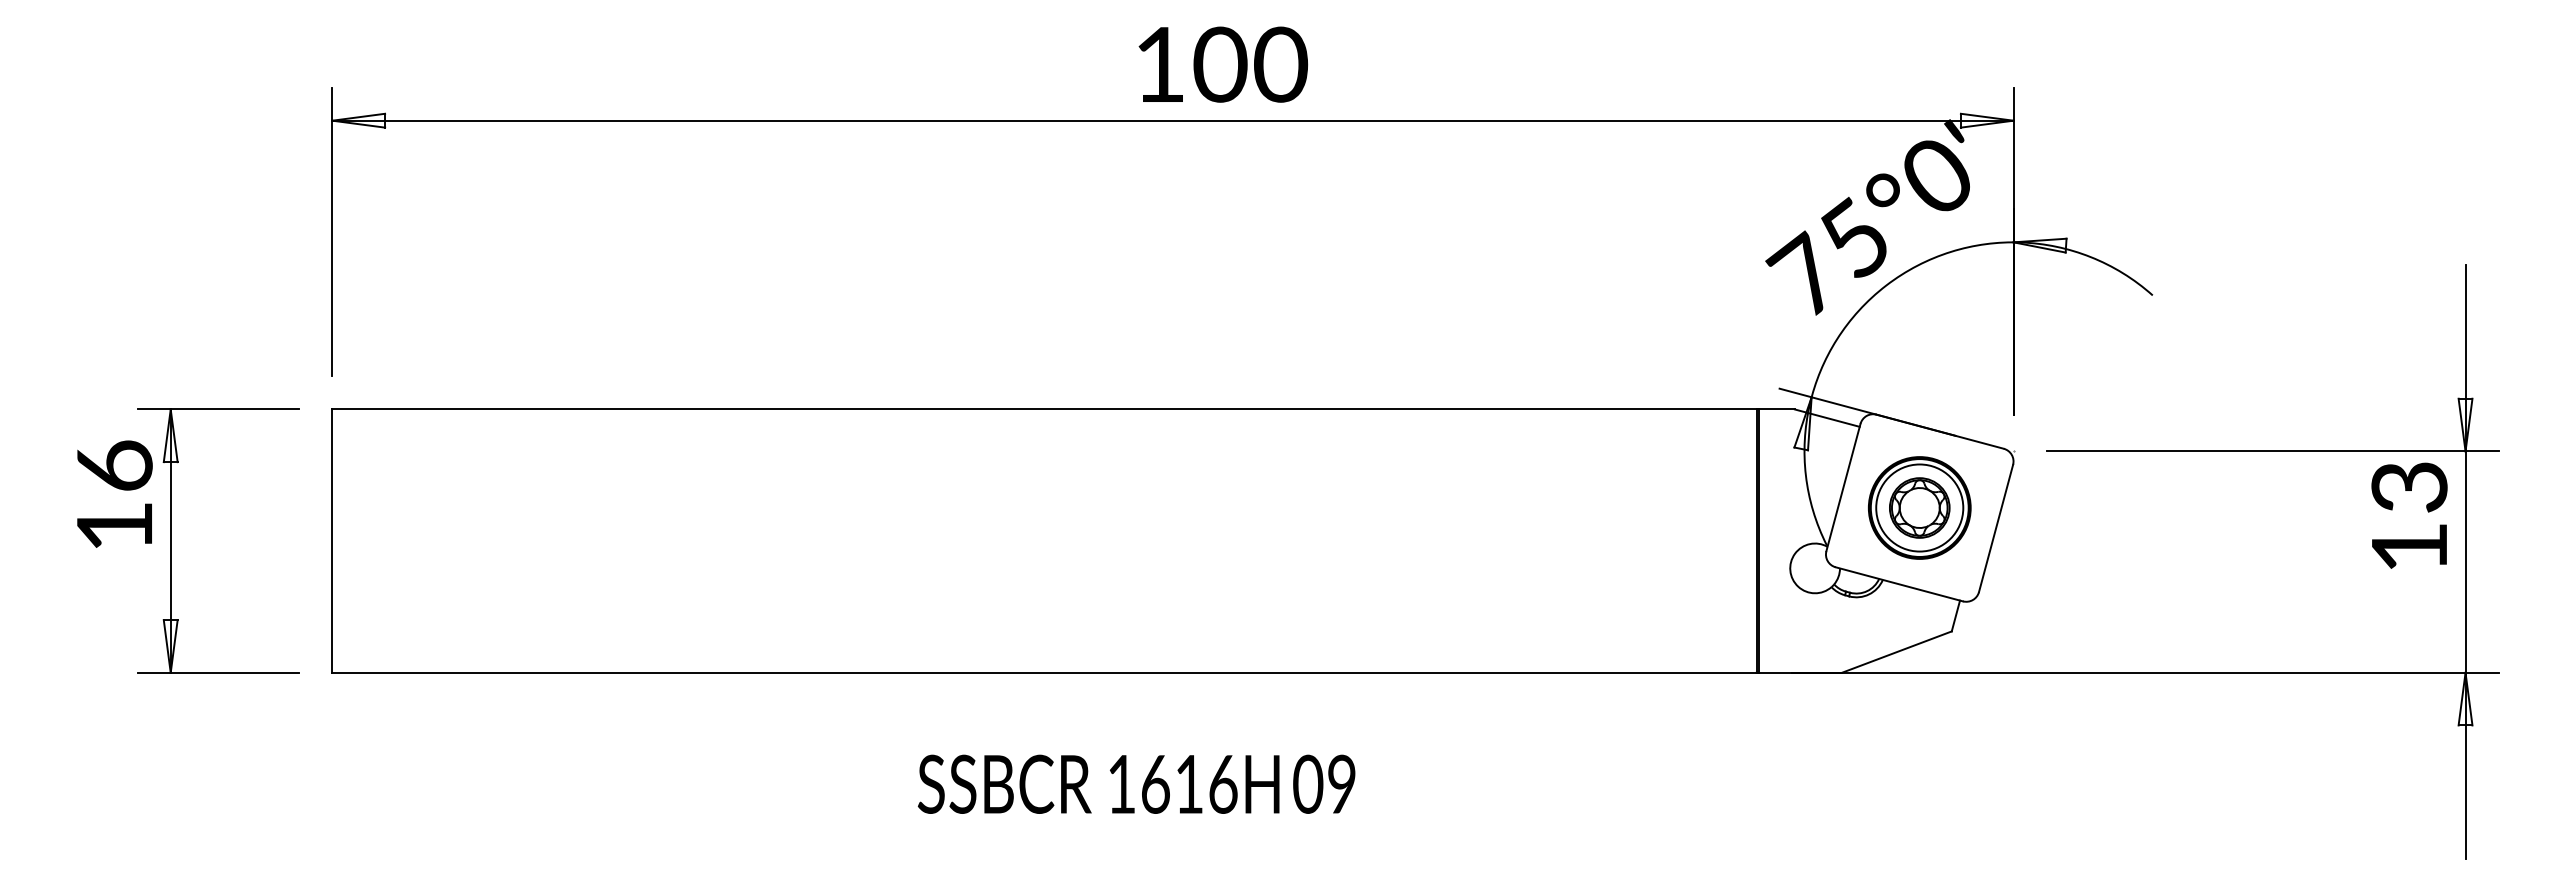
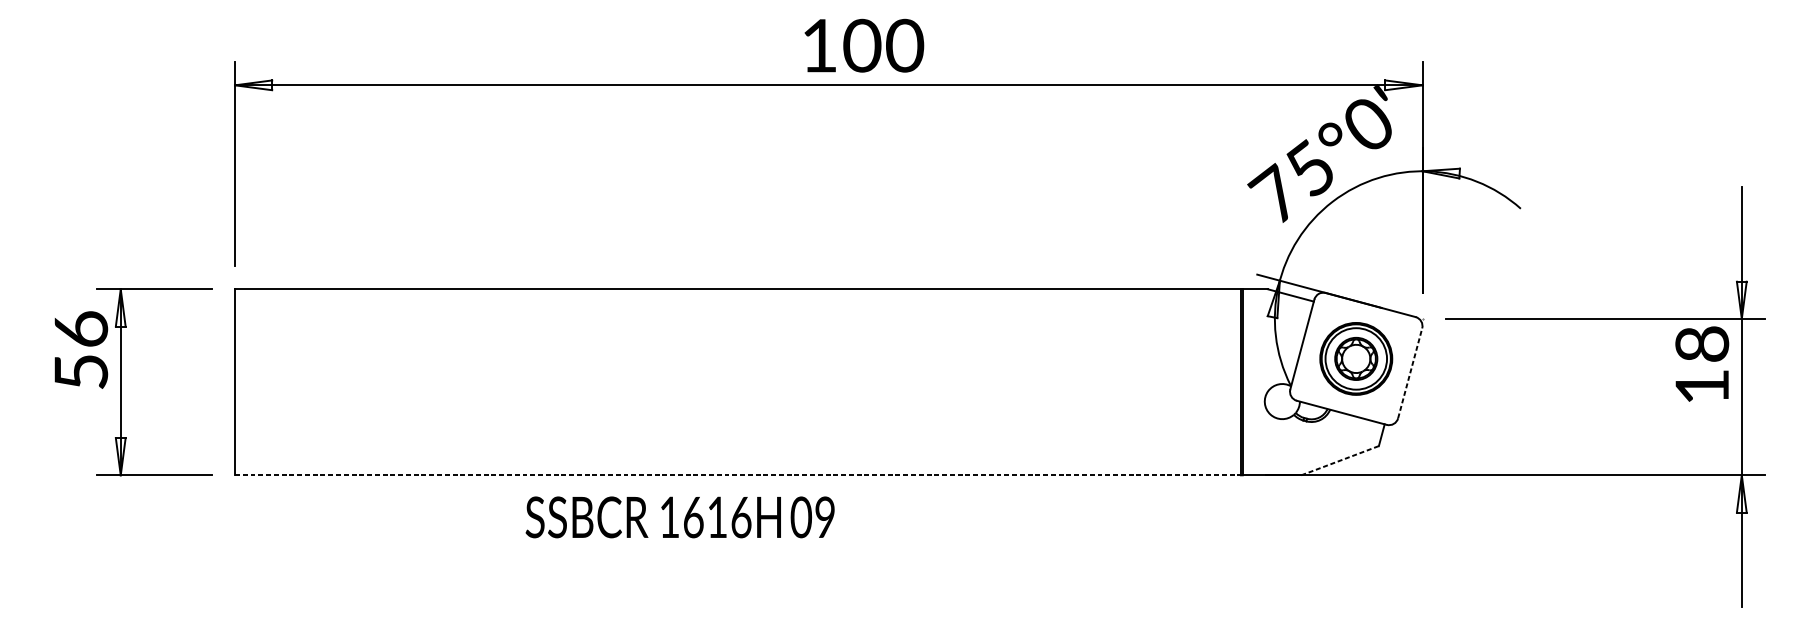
text: (2409, 487) -> (1702, 344), 13 -> 18
text: (114, 526) -> (81, 371), 16 -> 56
line: (1996, 528) -> (1410, 373), solid -> dashed
line: (1896, 652) -> (1339, 460), solid -> dashed
line: (1045, 672) -> (738, 475), solid -> dashed
text: (1136, 783) -> (680, 516), moved

